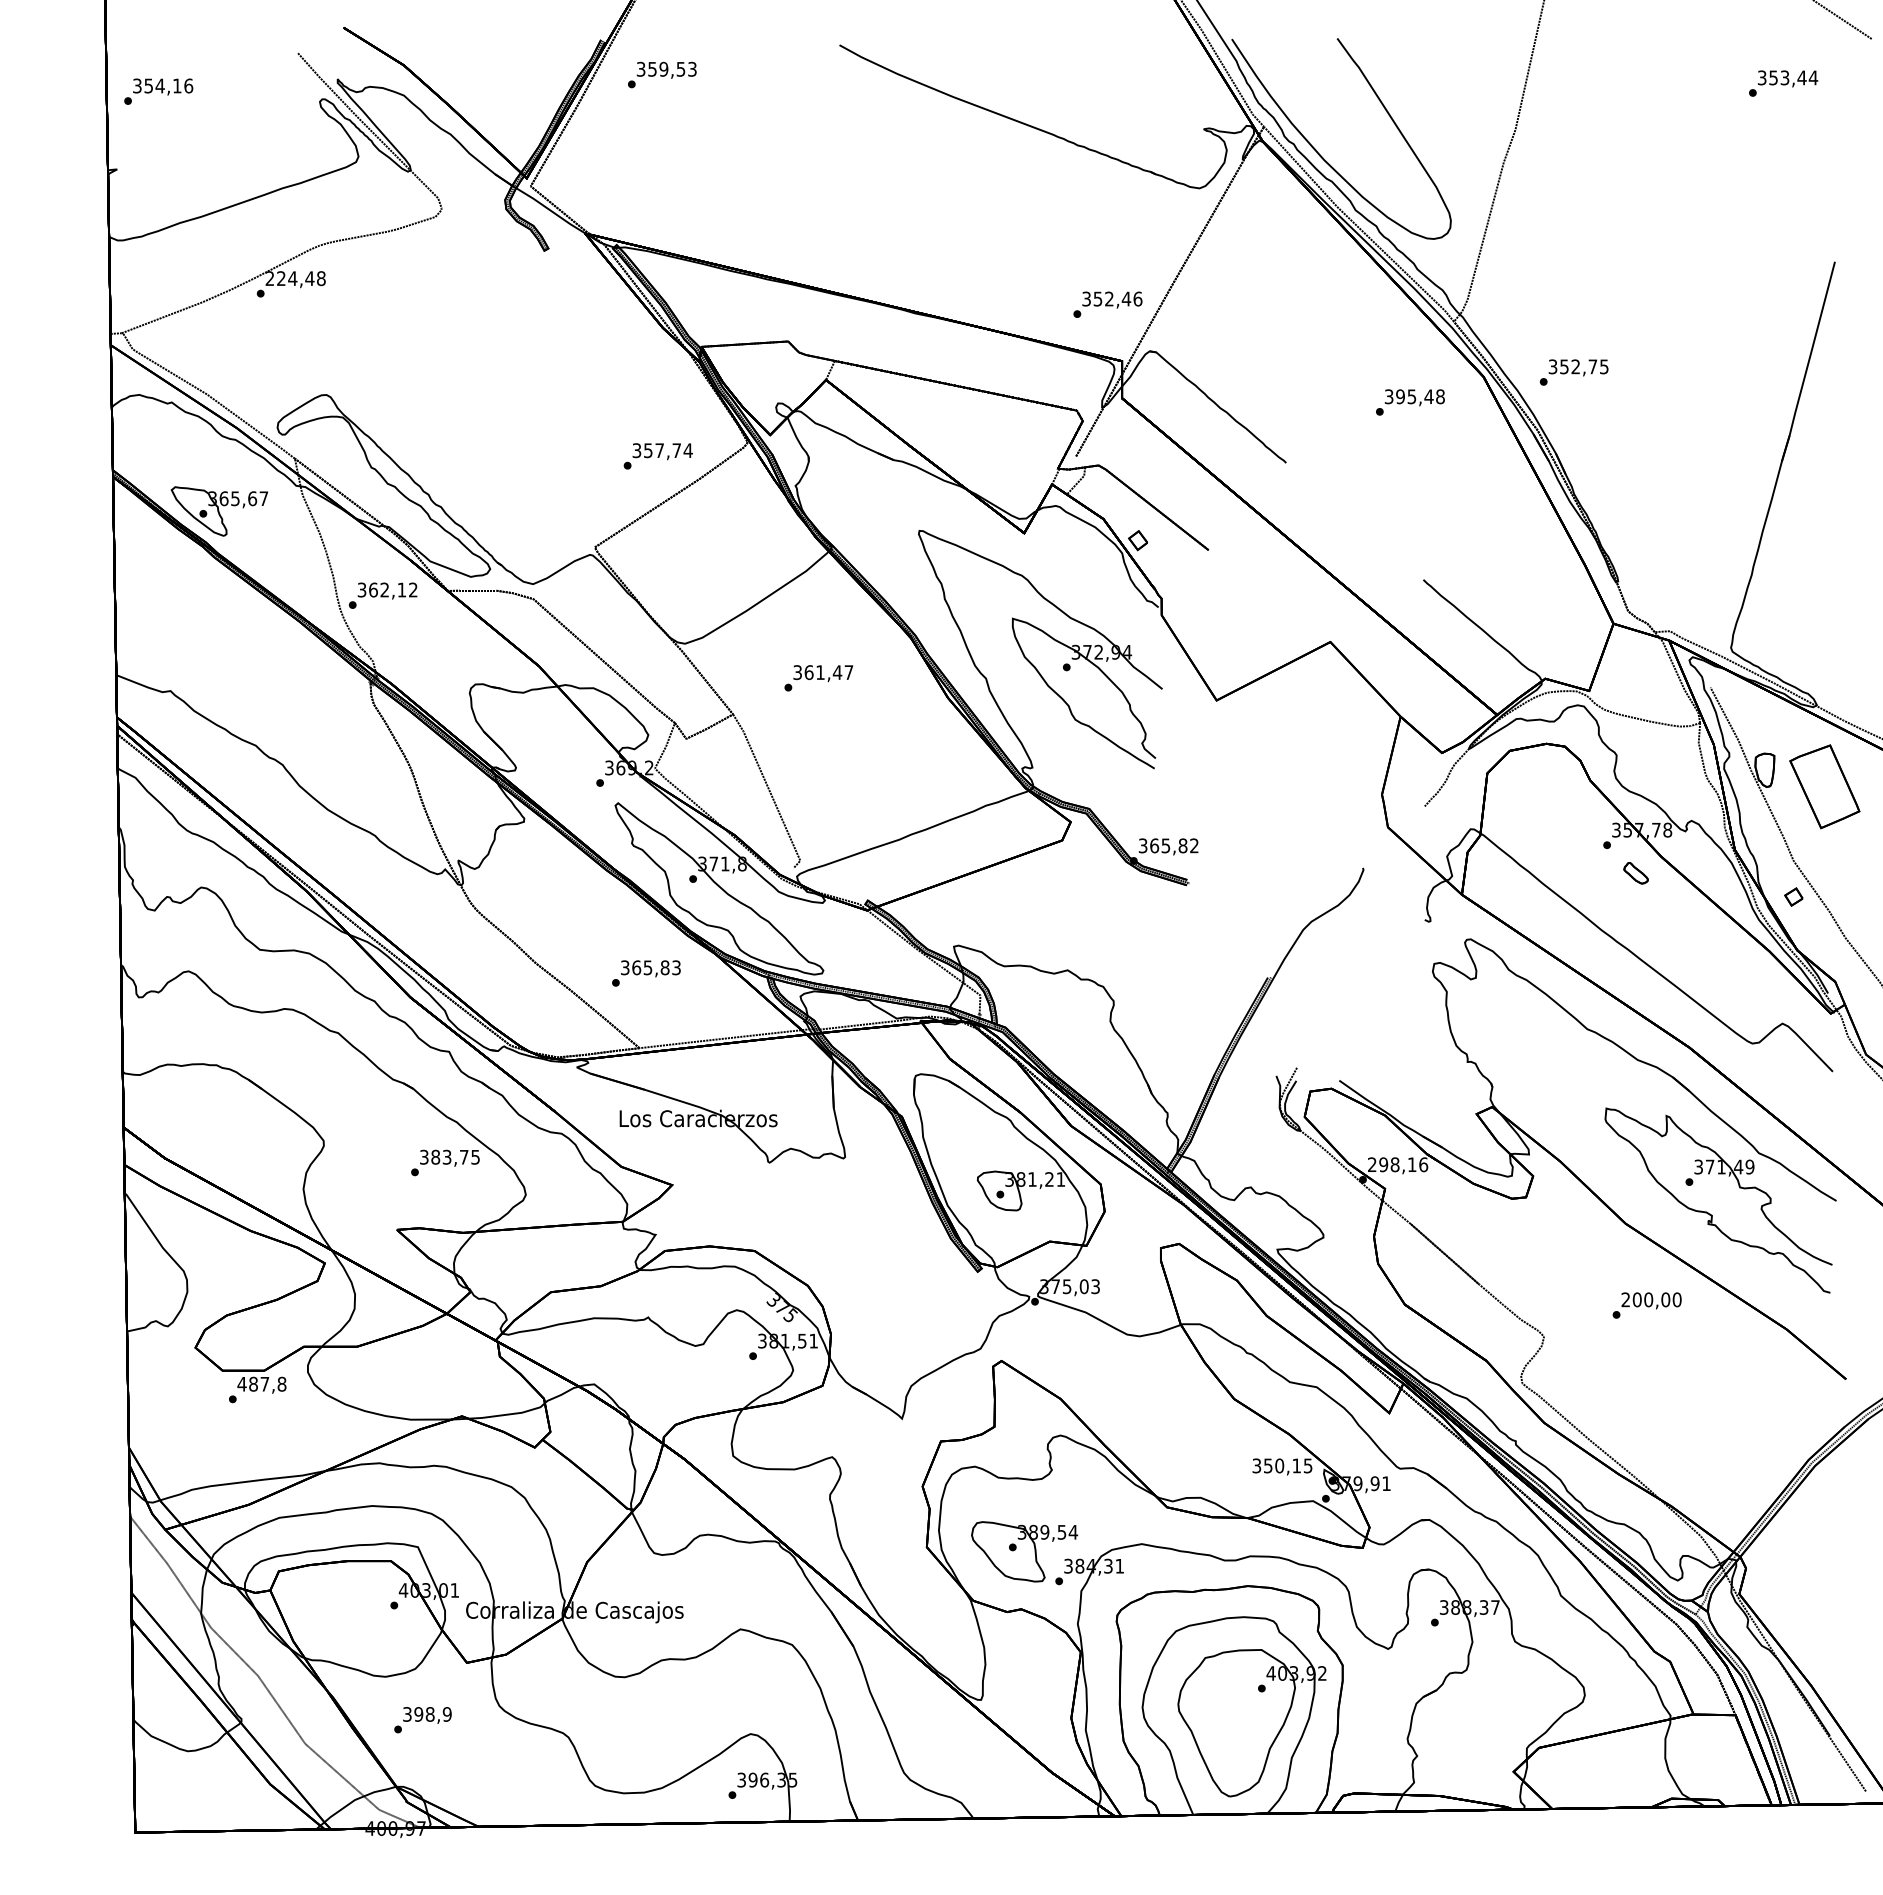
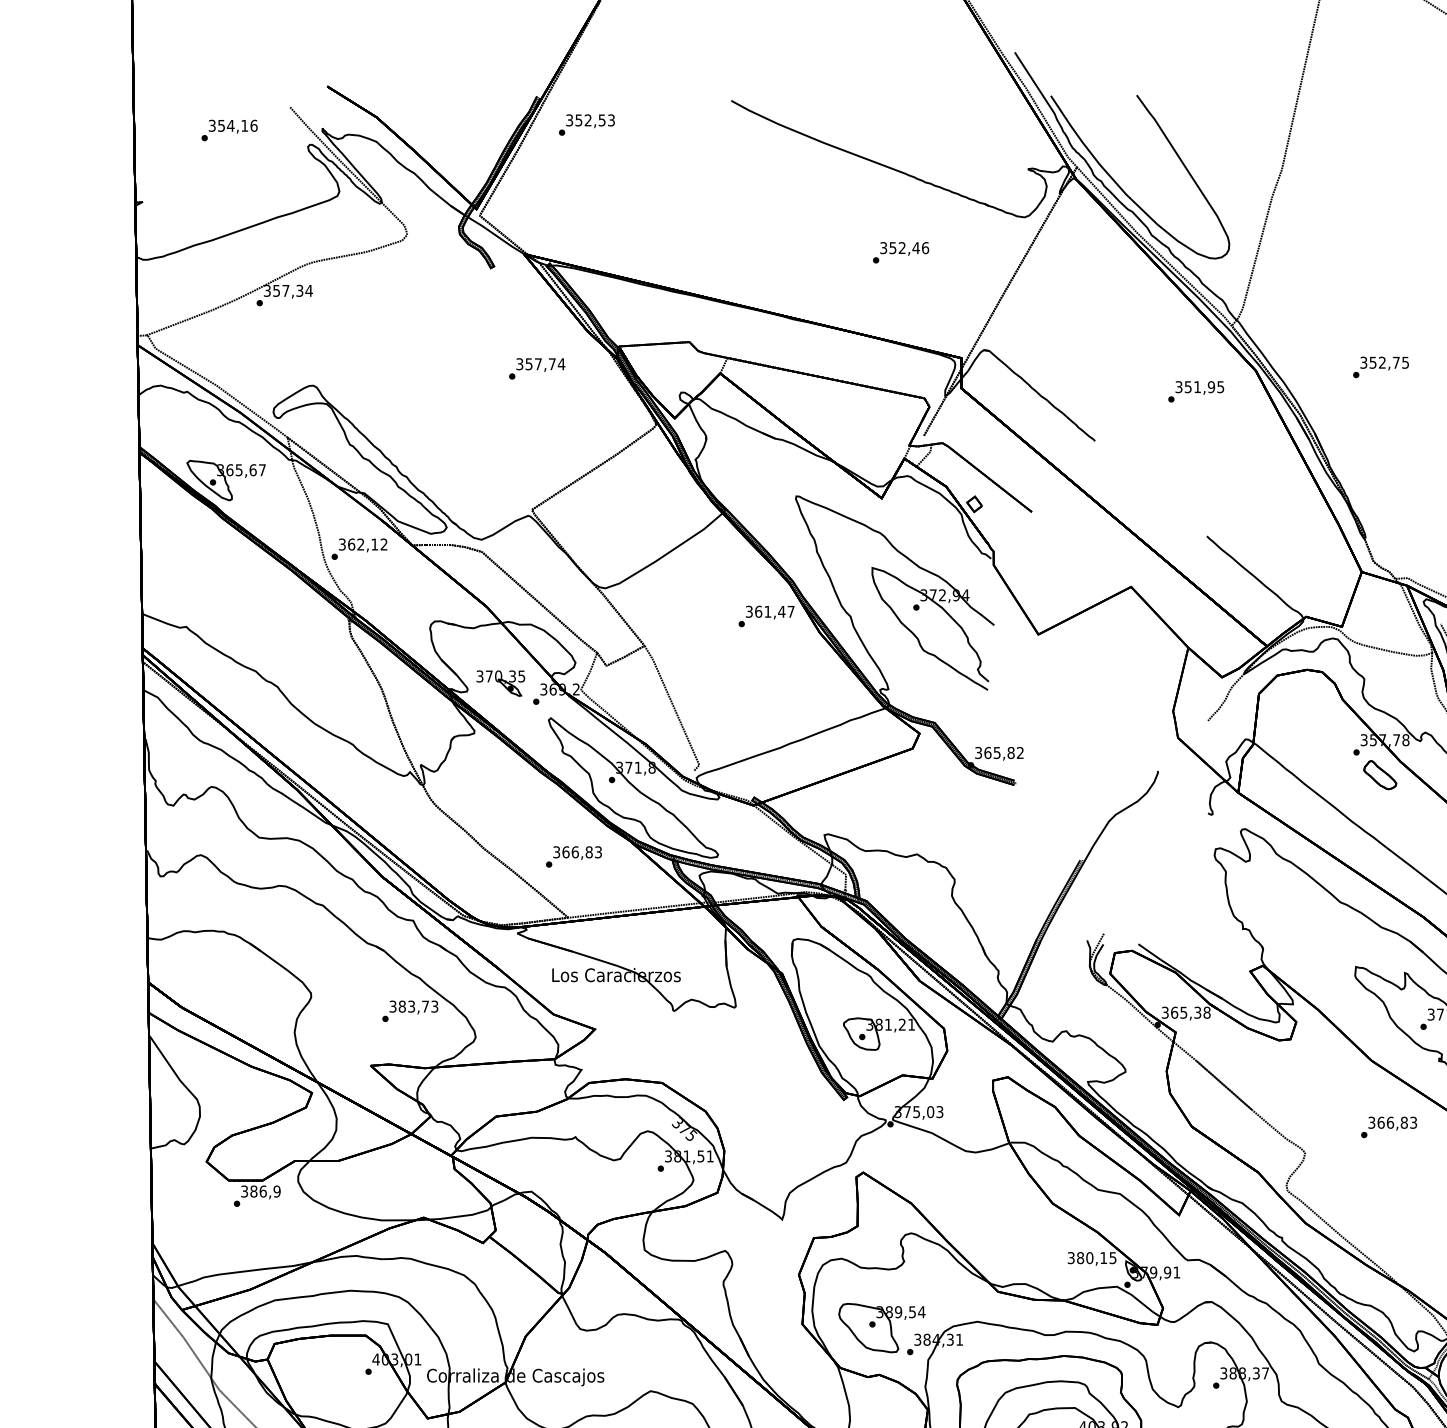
text: (663, 69) -> (587, 120), 359,53 -> 352,53
text: (158, 91) -> (229, 130), moved
text: (295, 278) -> (288, 290), 224,48 -> 357,34
text: (1107, 304) -> (900, 252), moved
text: (1573, 372) -> (1380, 367), moved
text: (1420, 396) -> (1204, 386), 395,48 -> 351,95
text: (657, 456) -> (536, 369), moved
text: (818, 678) -> (766, 616), moved
part: (556, 760) -> (500, 683), added
part: (1635, 873) -> (1379, 775), size x1.67
text: (647, 967) -> (574, 852), 365,83 -> 366,83
text: (475, 1156) -> (434, 1006), 383,75 -> 383,73
text: (1398, 1164) -> (1186, 1012), 298,16 -> 365,38
text: (1651, 1299) -> (1392, 1122), 200,00 -> 366,83
text: (261, 1383) -> (260, 1190), 487,8 -> 386,9
text: (1267, 1465) -> (1079, 1257), 350,15 -> 380,15

